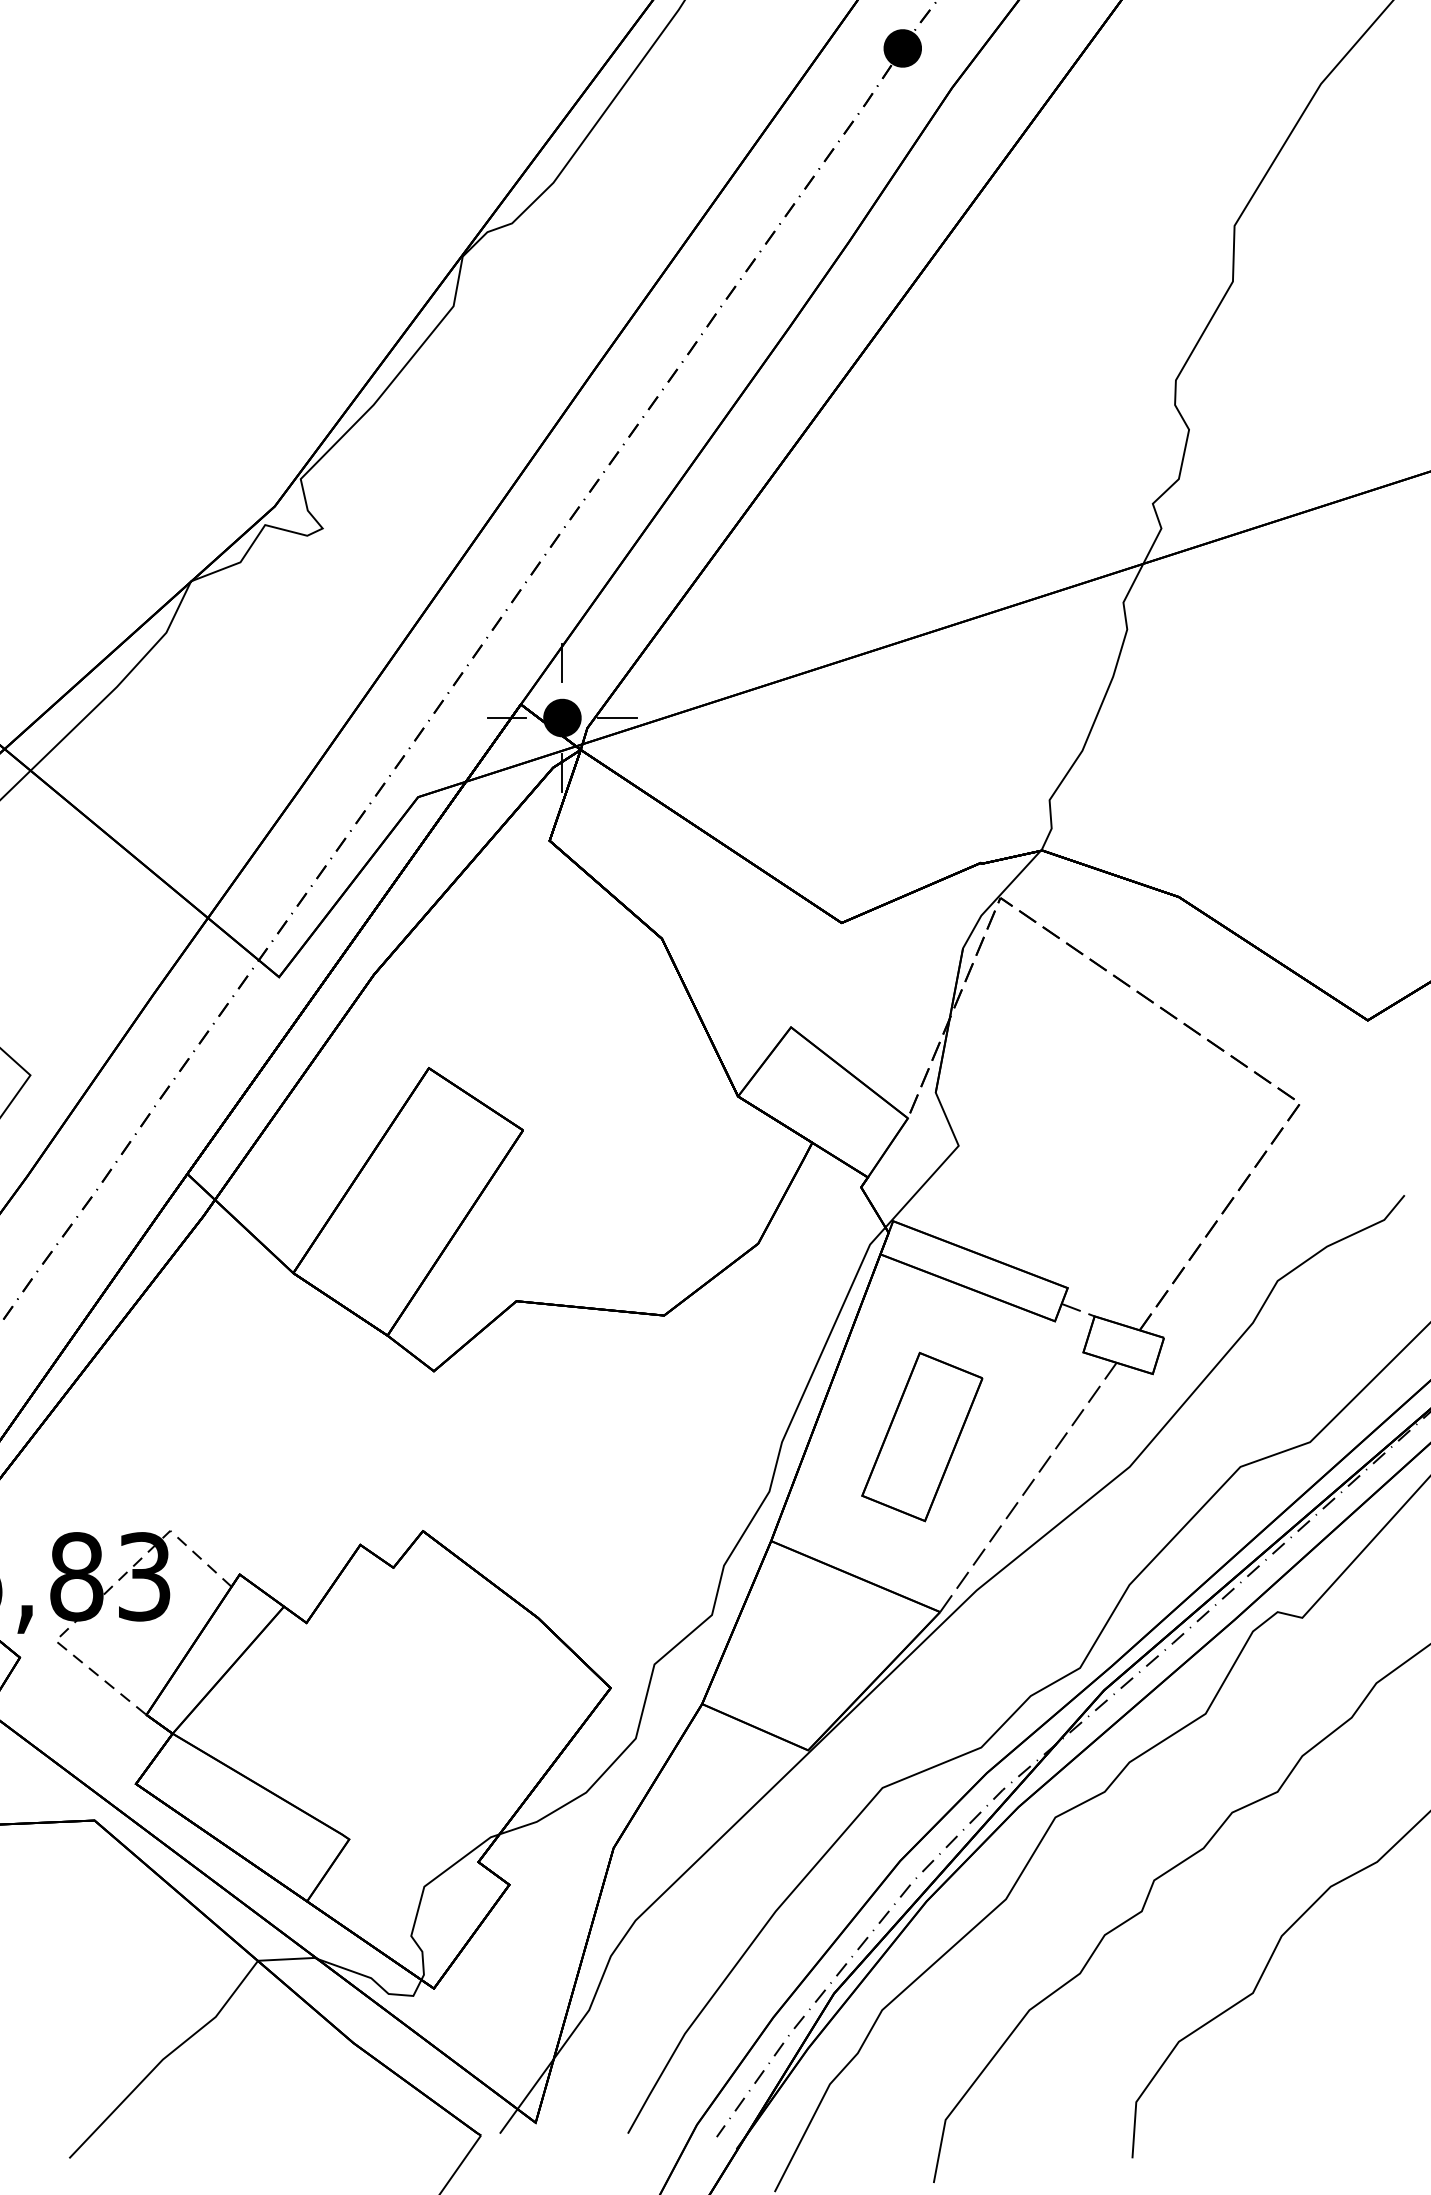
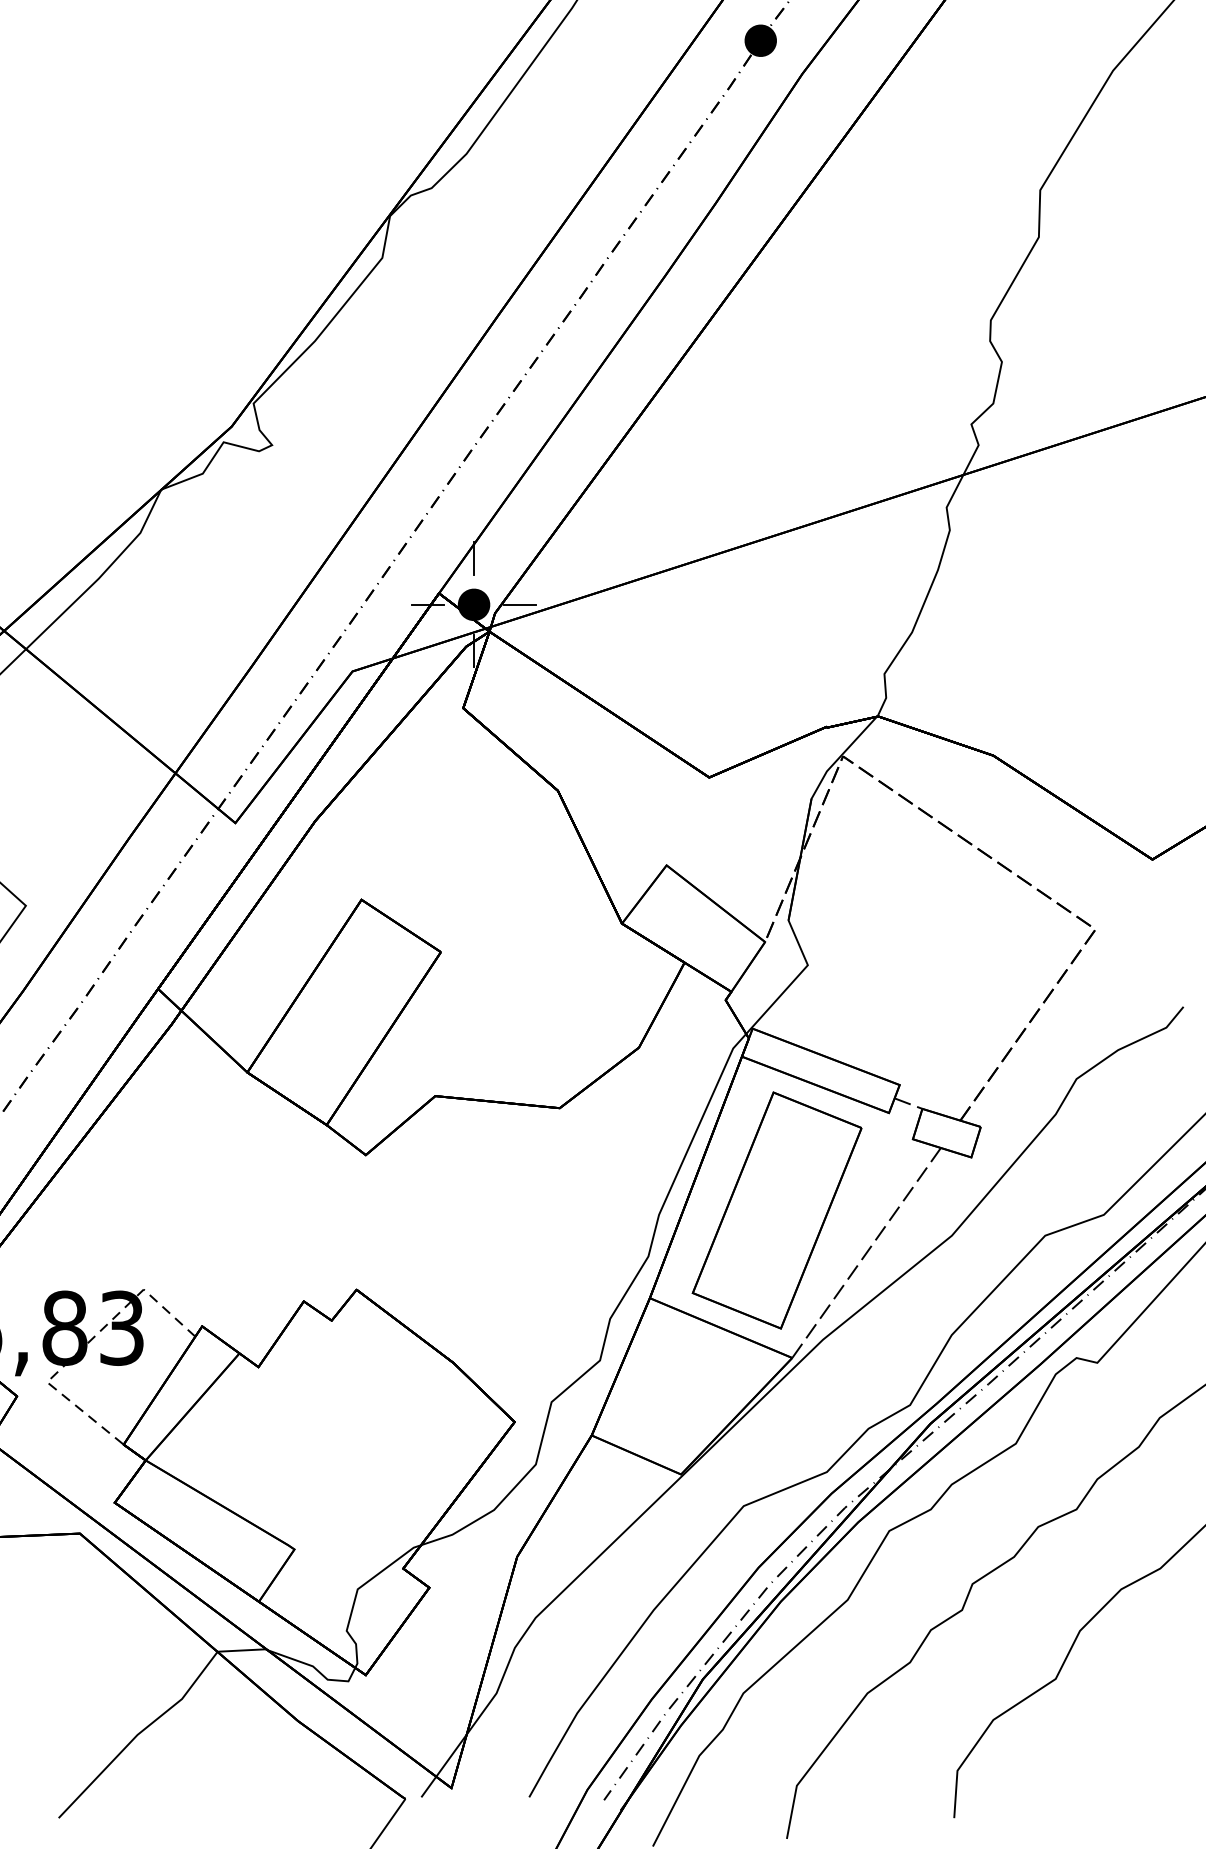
part: (922, 1436) -> (777, 1210), size x1.67

